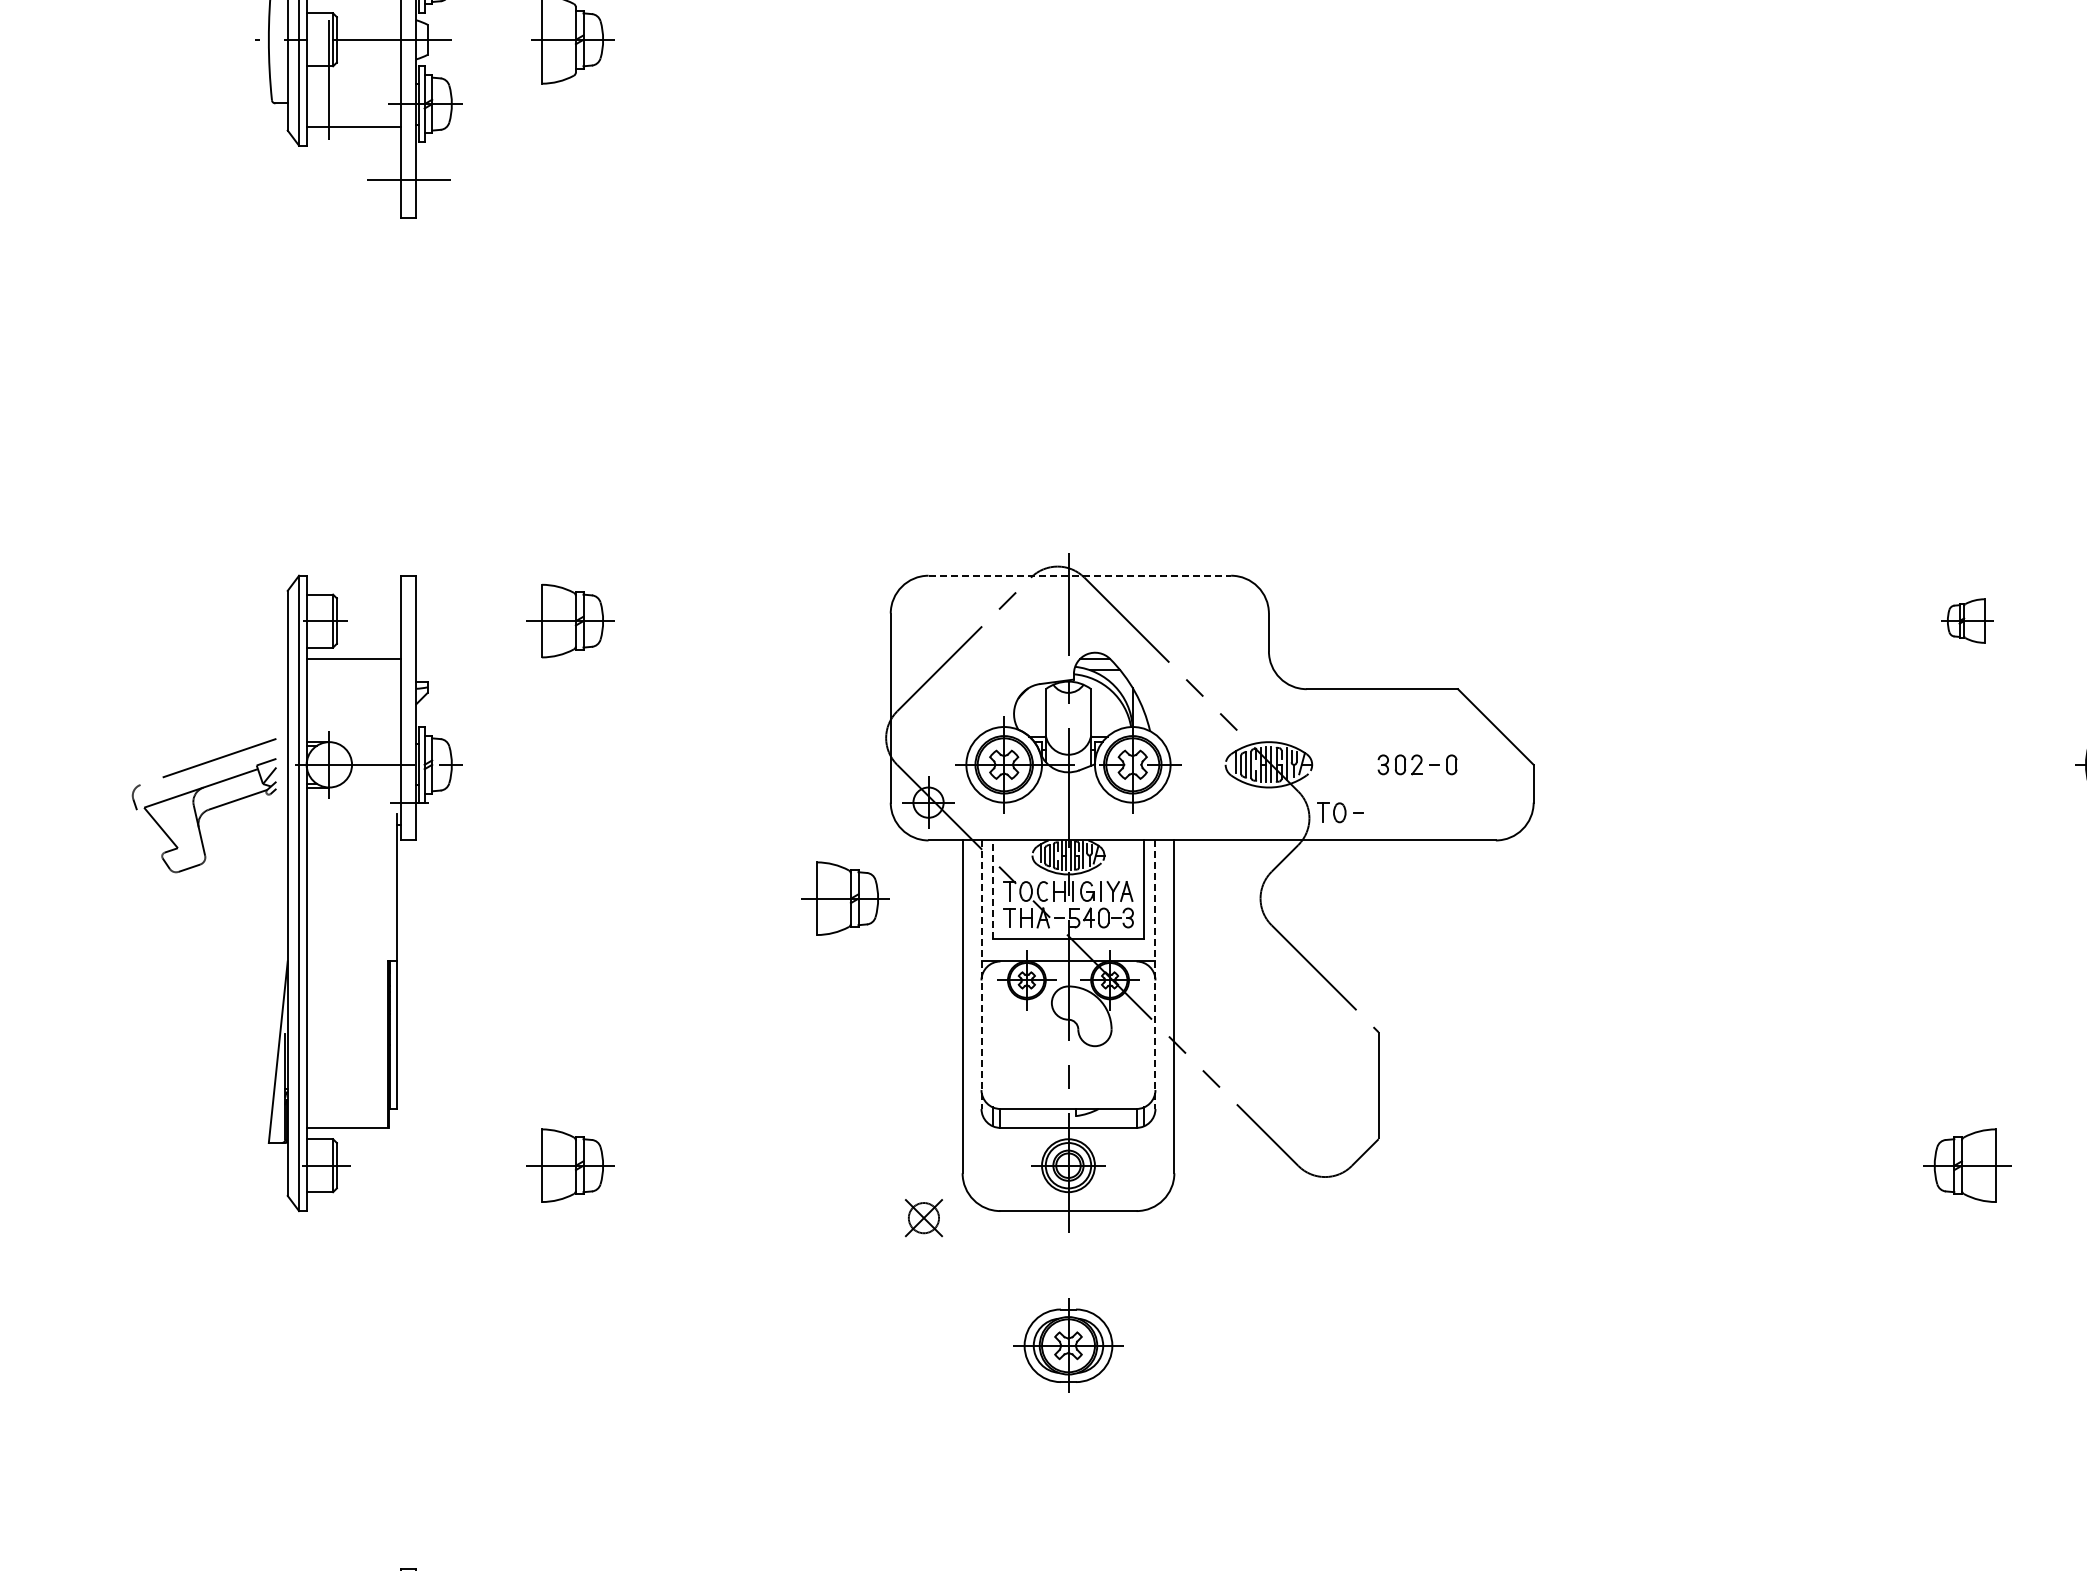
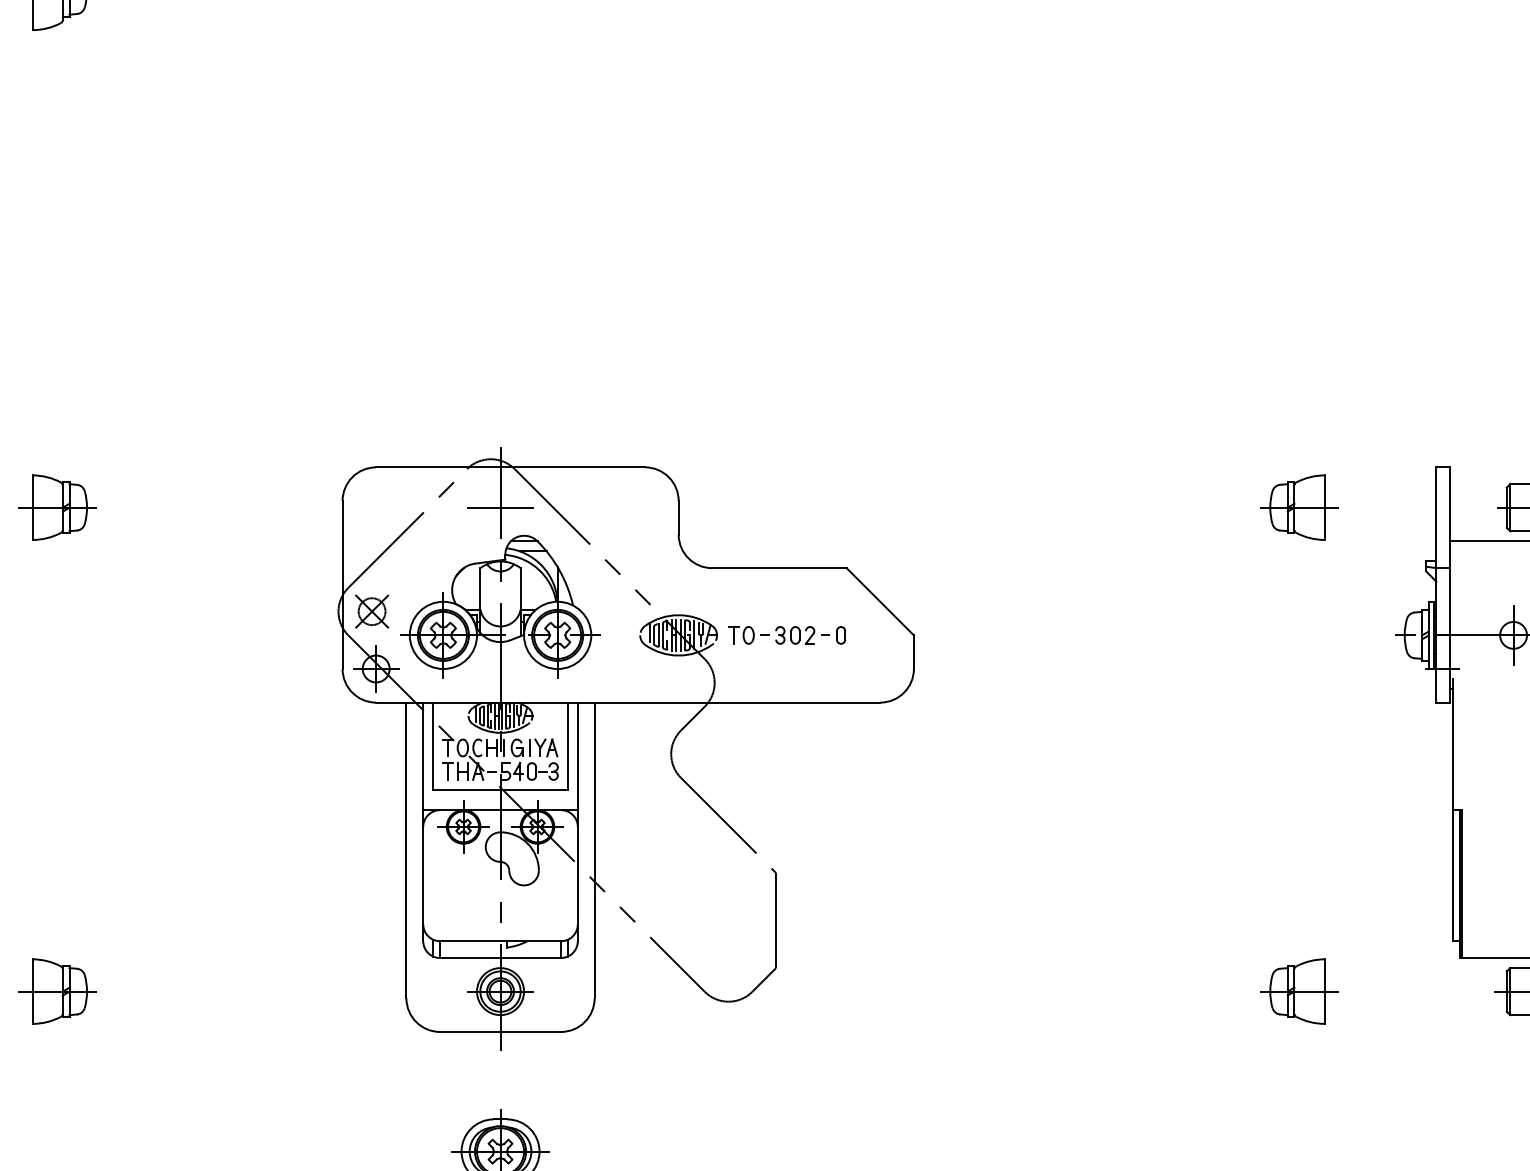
line: (1080, 575) -> (511, 467), dashed -> solid
part: (1967, 620) -> (1299, 507), size x1.67
line: (1068, 621) -> (500, 508), added
part: (1340, 812) -> (749, 635), moved
line: (992, 889) -> (433, 746), dashed -> solid
part: (845, 898) -> (302, 754), removed
line: (981, 975) -> (423, 822), dashed -> solid
line: (1155, 975) -> (577, 822), dashed -> solid
part: (923, 1218) -> (371, 611), moved

